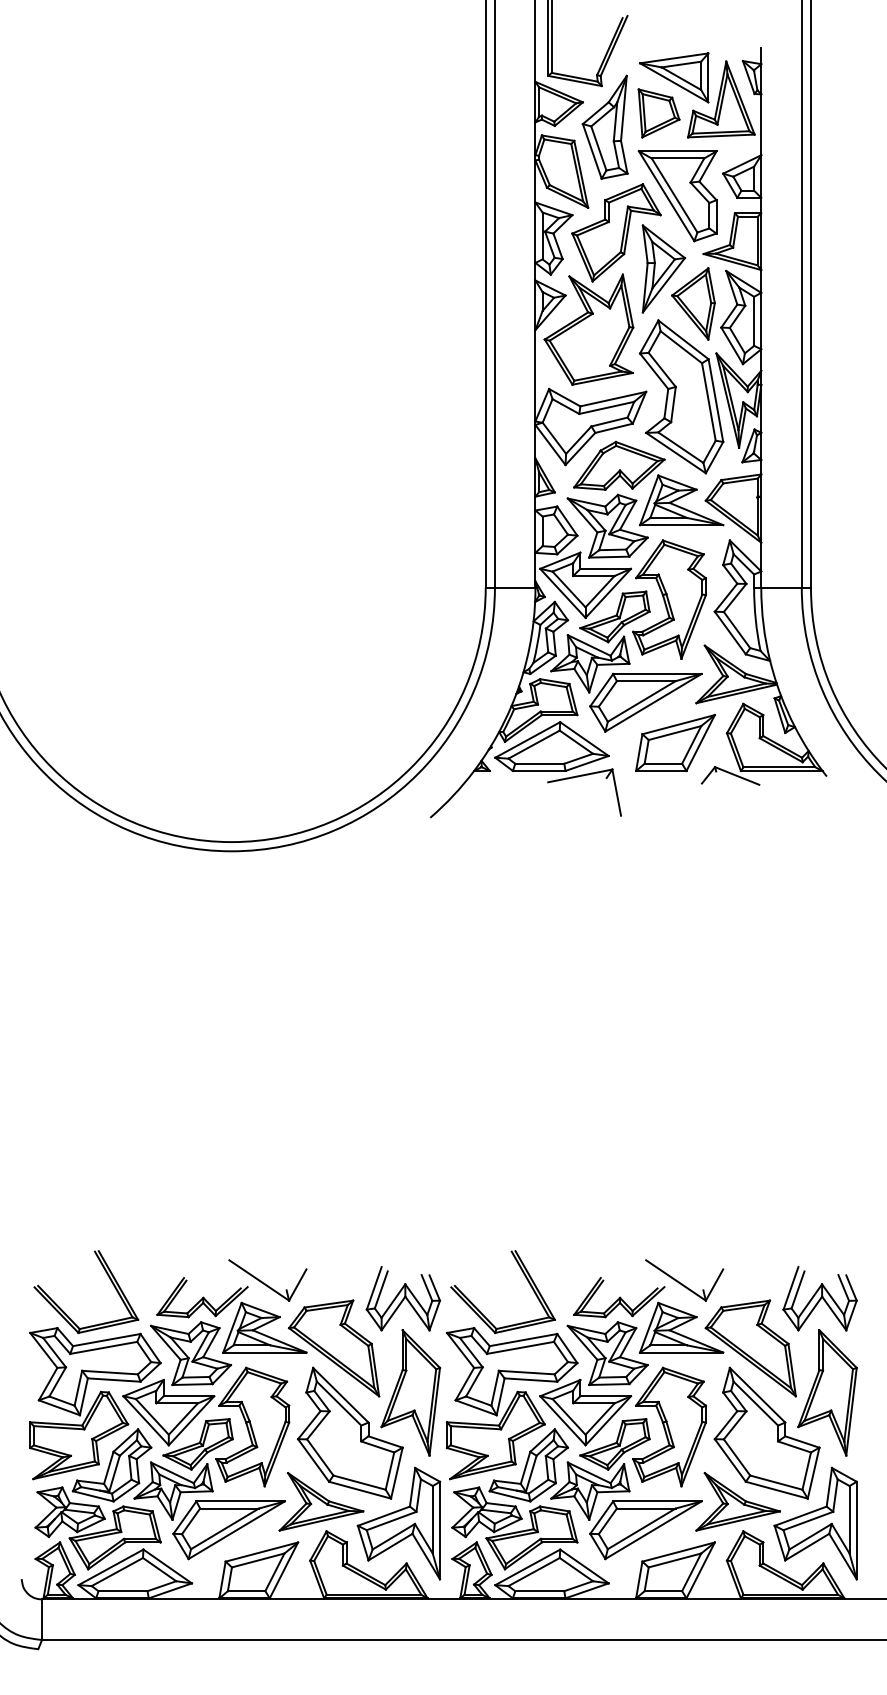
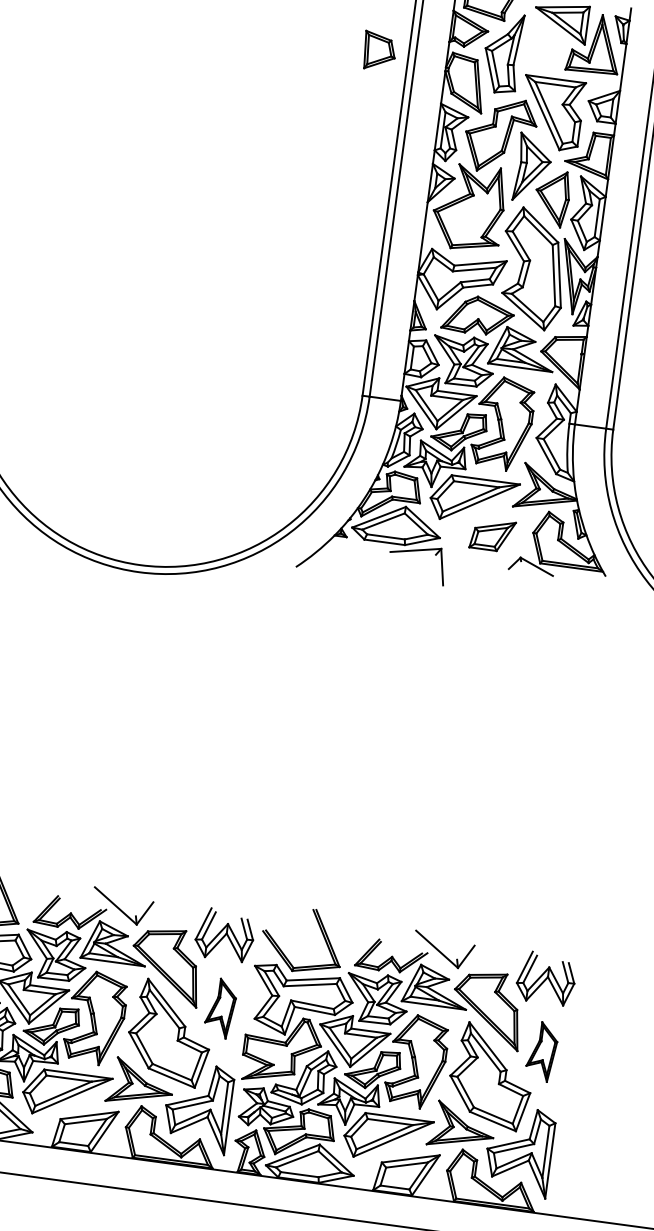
part: (658, 113) -> (379, 51), moved
part: (675, 743) -> (492, 535), size x0.7
part: (410, 1392) -> (220, 1008), size x0.6
part: (827, 1392) -> (542, 1051), size x0.6

